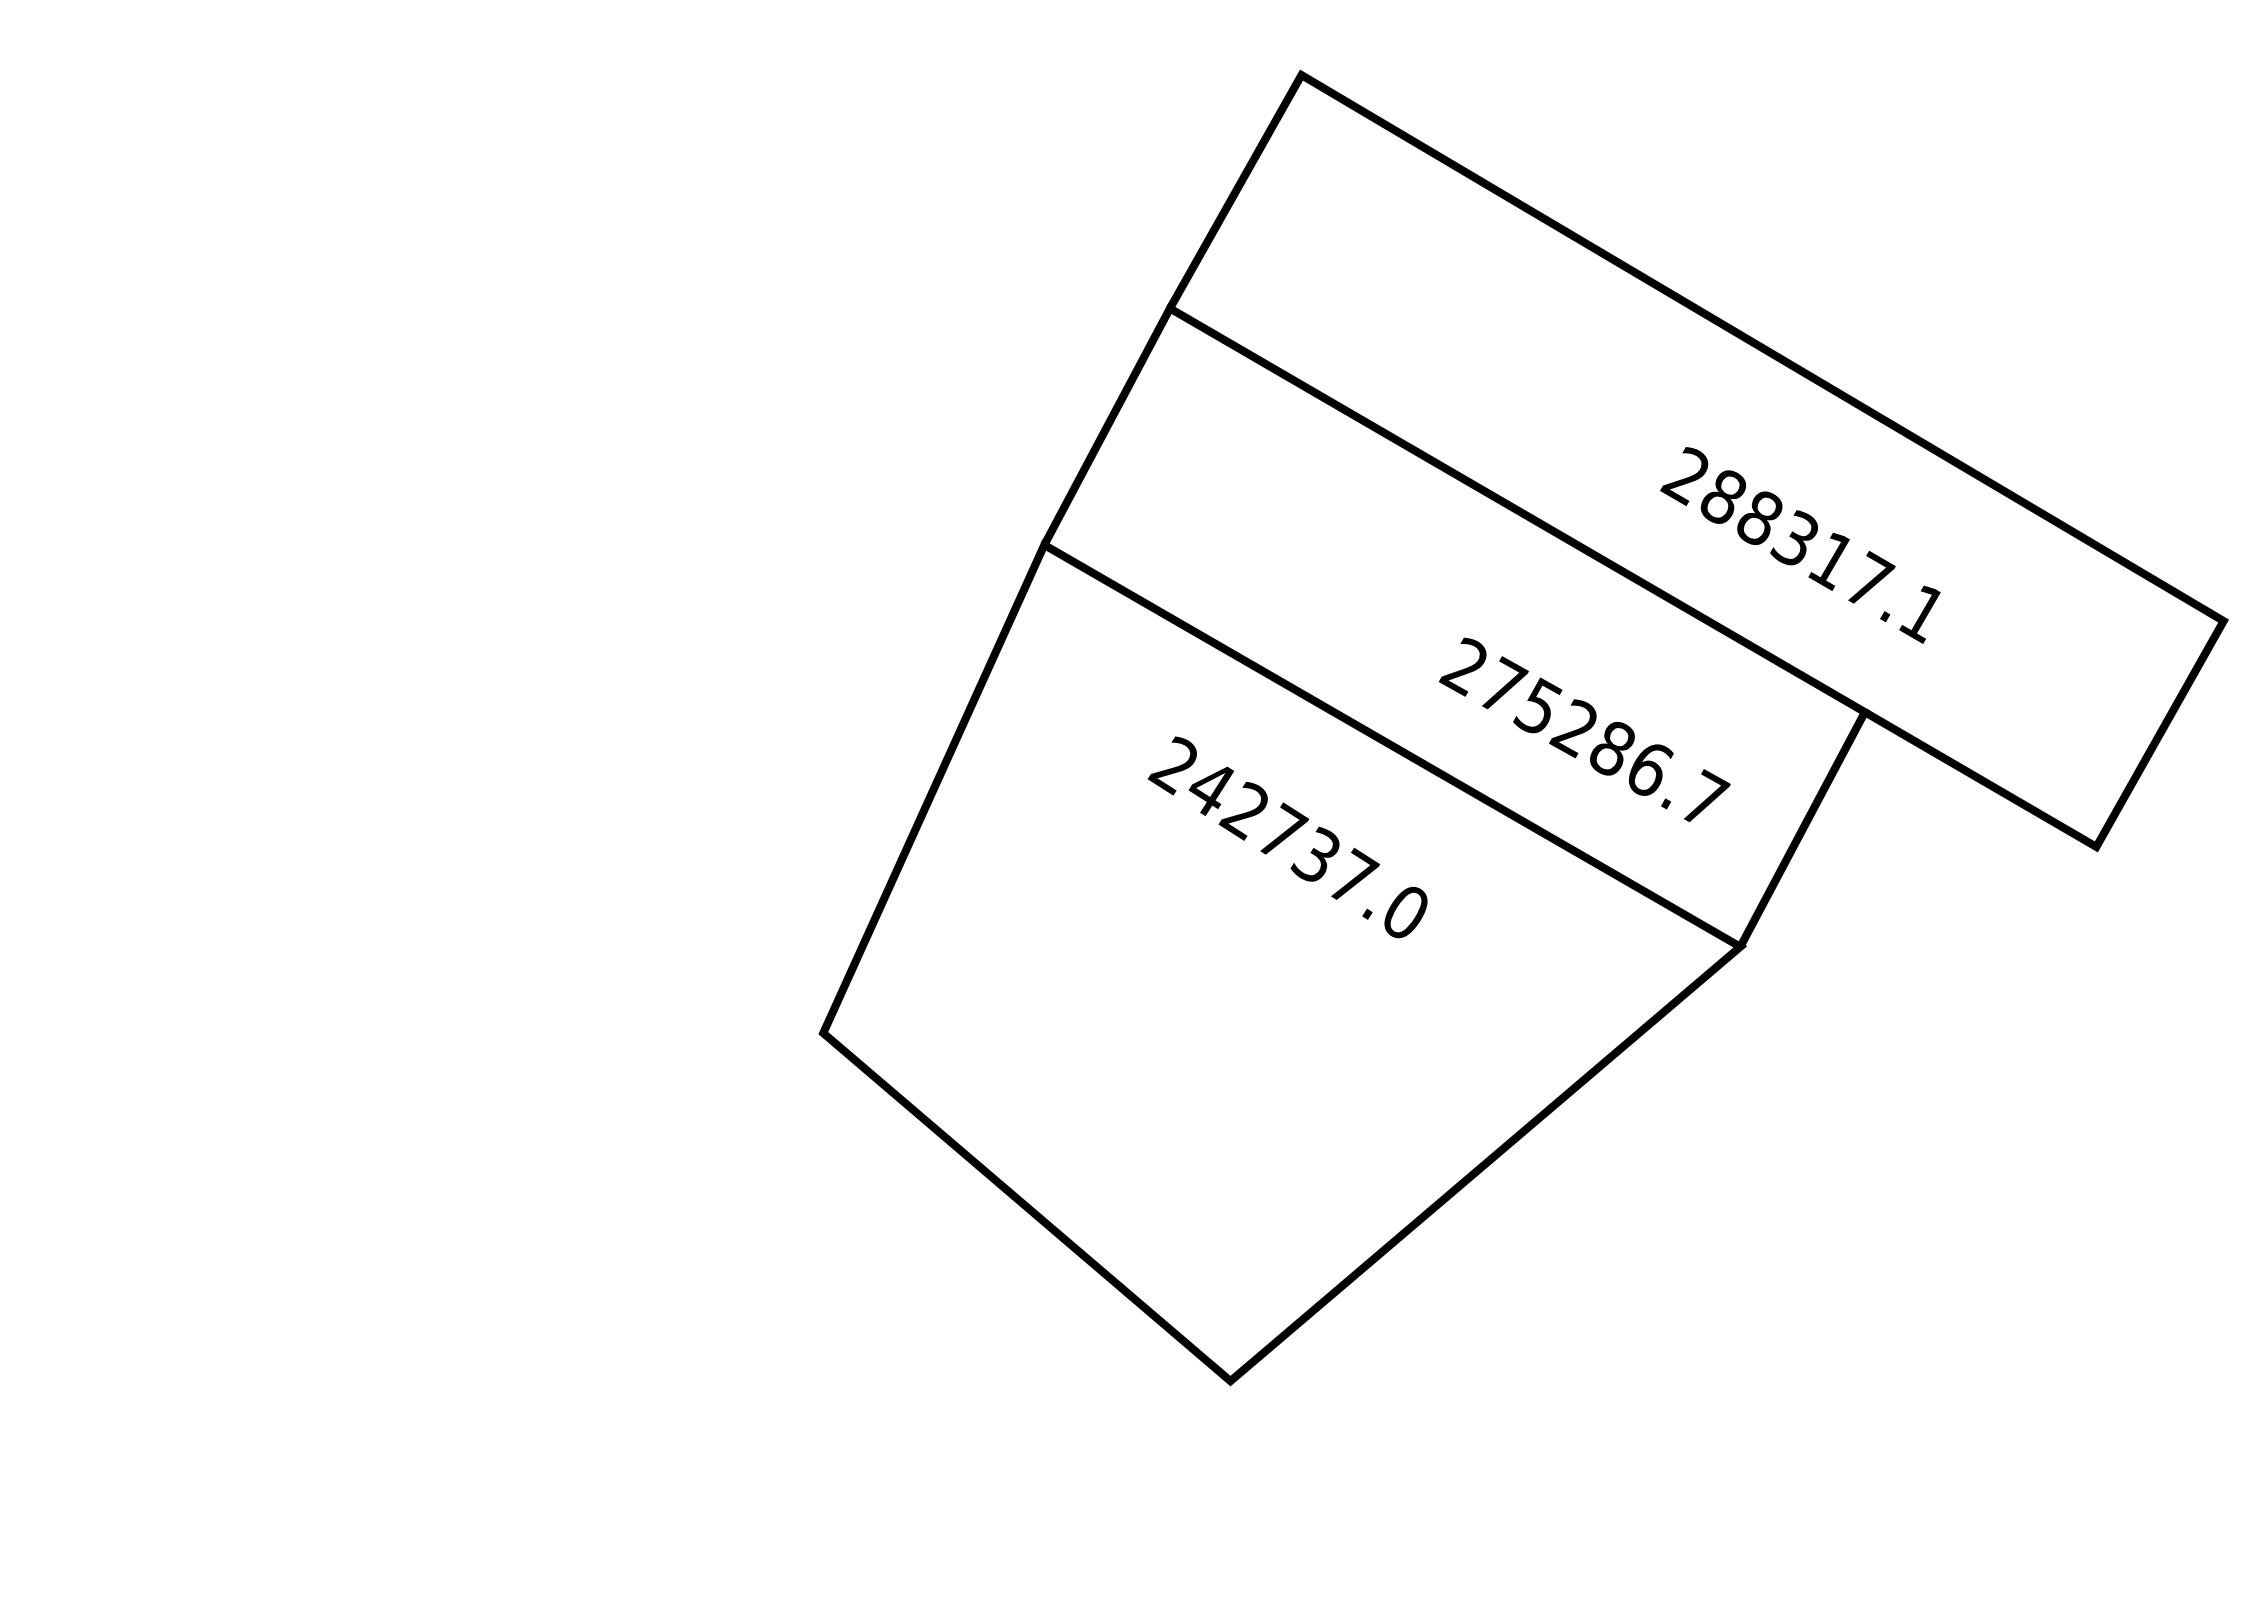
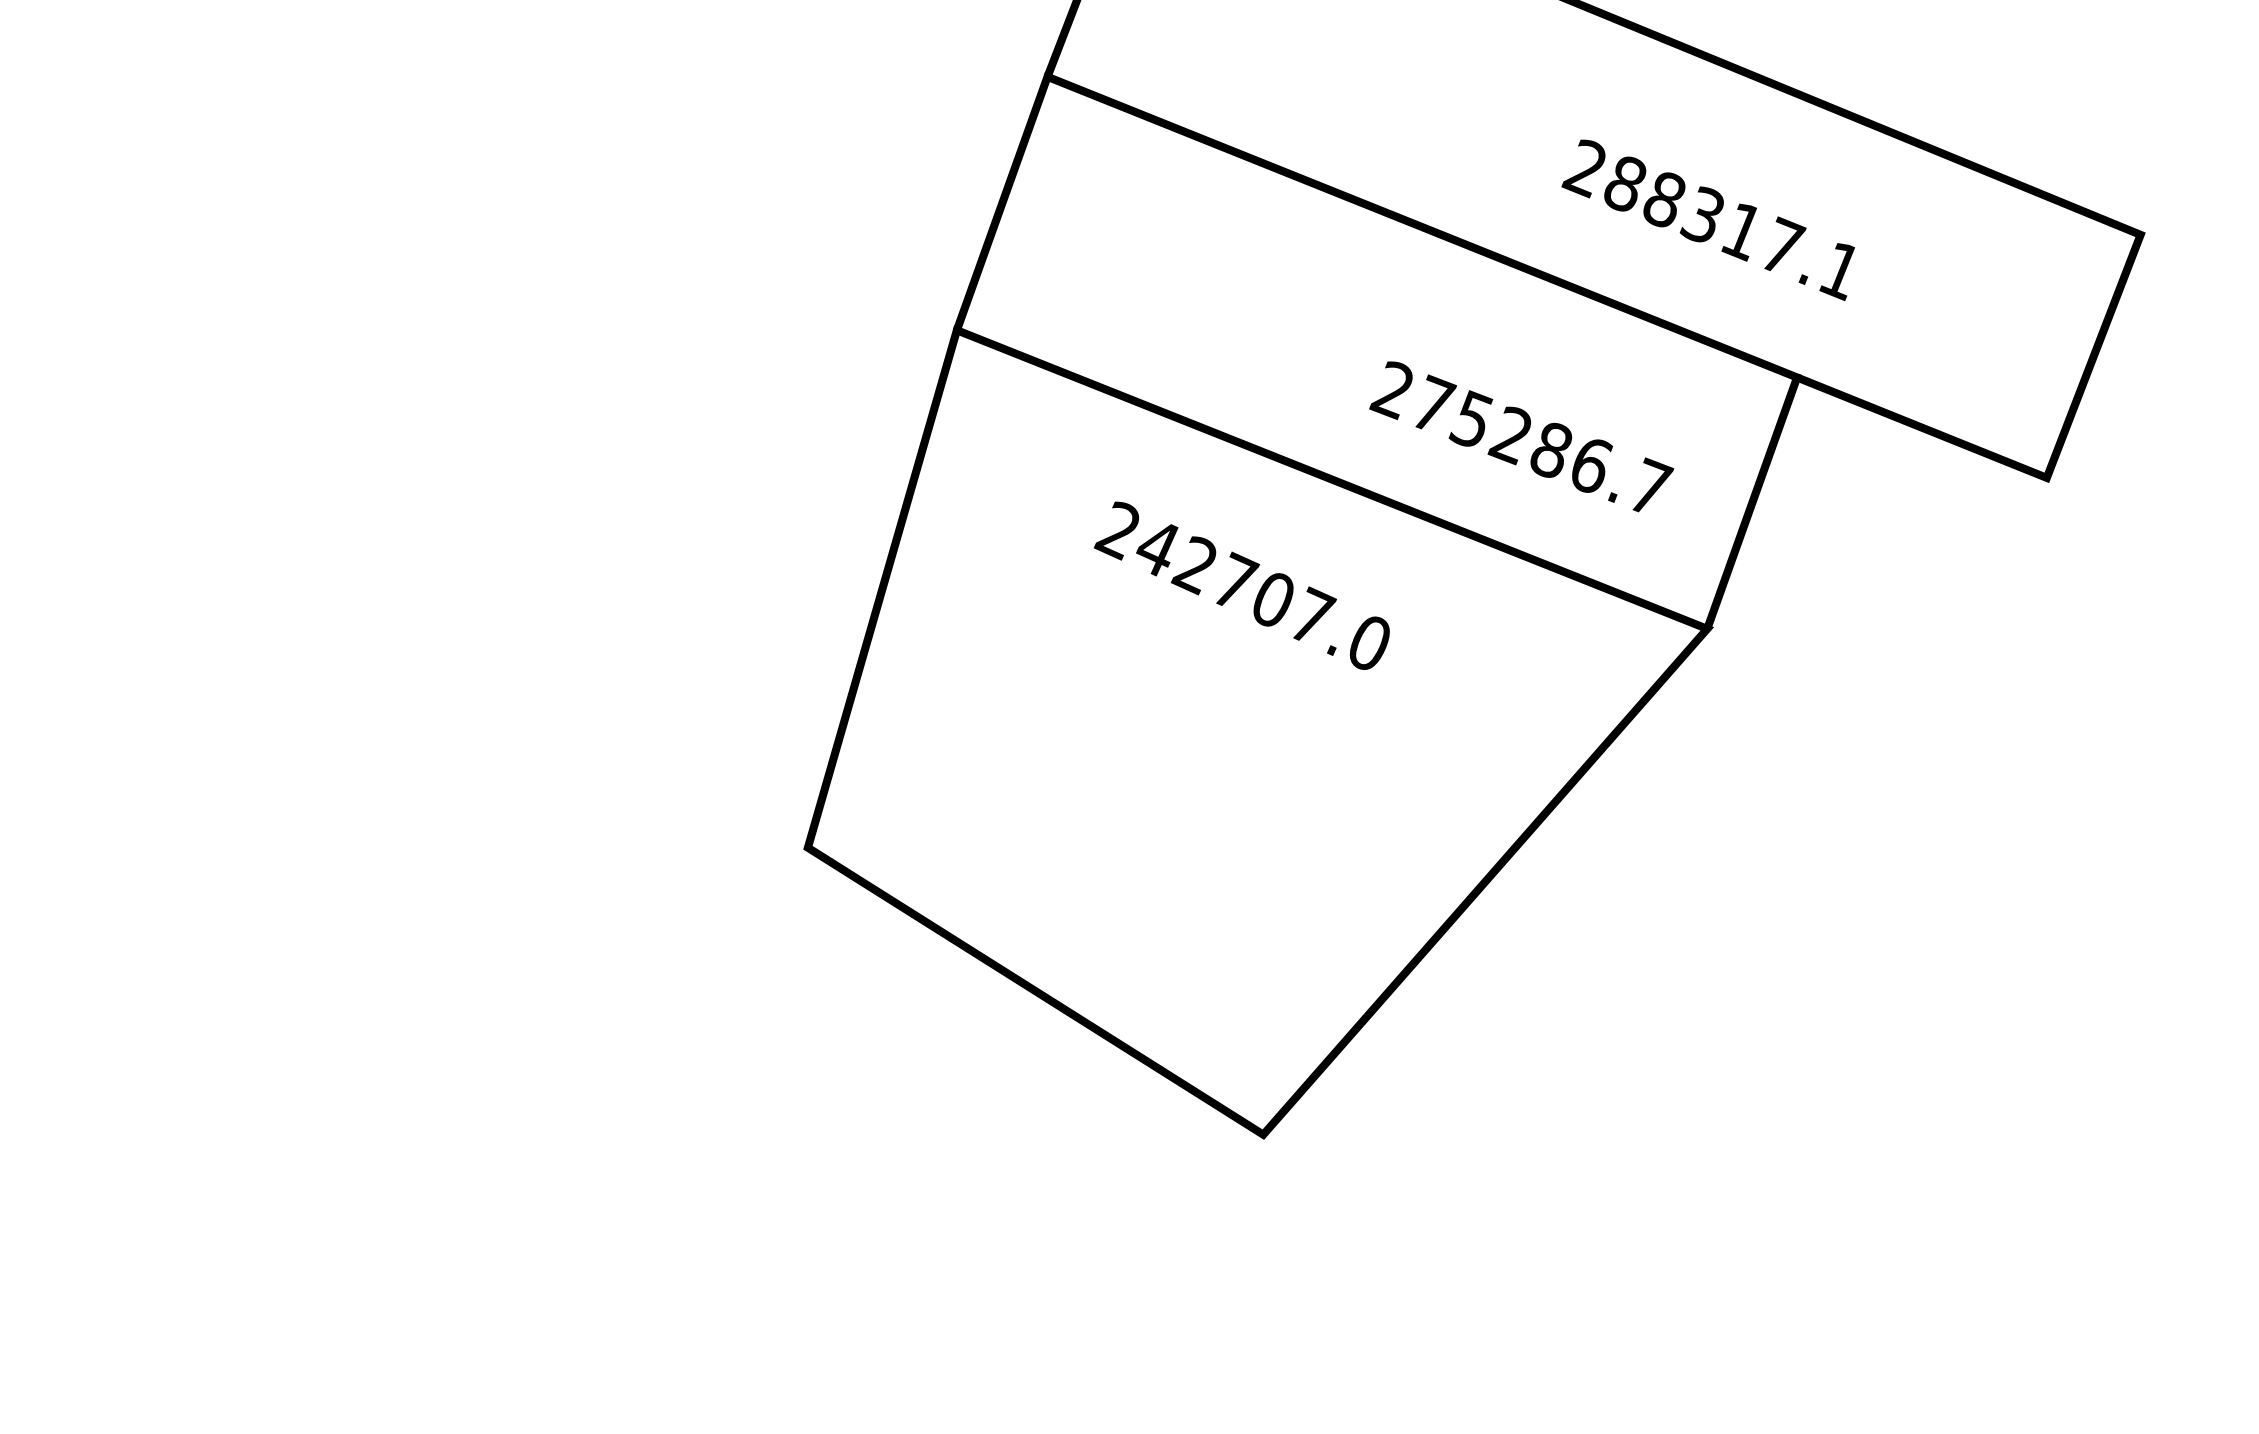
text: (1314, 853) -> (1270, 597), 242737.0 -> 242707.0

